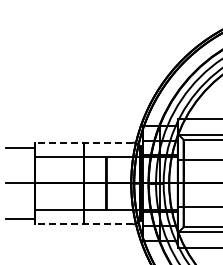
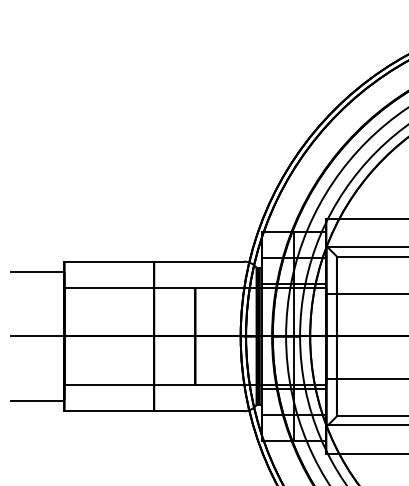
line: (83, 142) -> (153, 261), dashed -> solid
line: (83, 224) -> (153, 411), dashed -> solid

